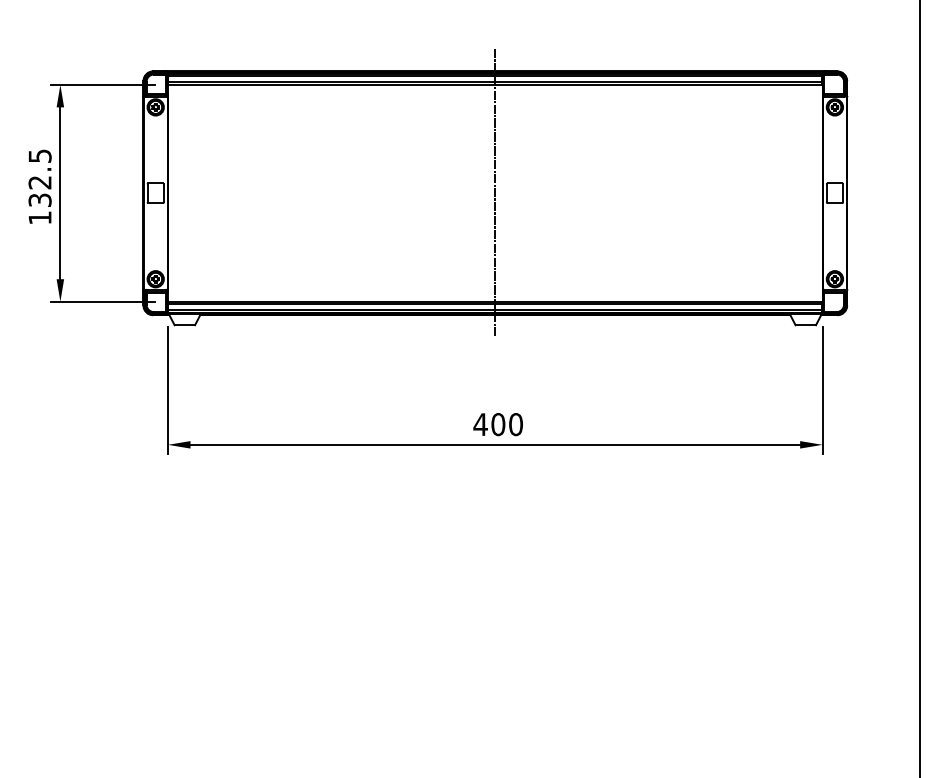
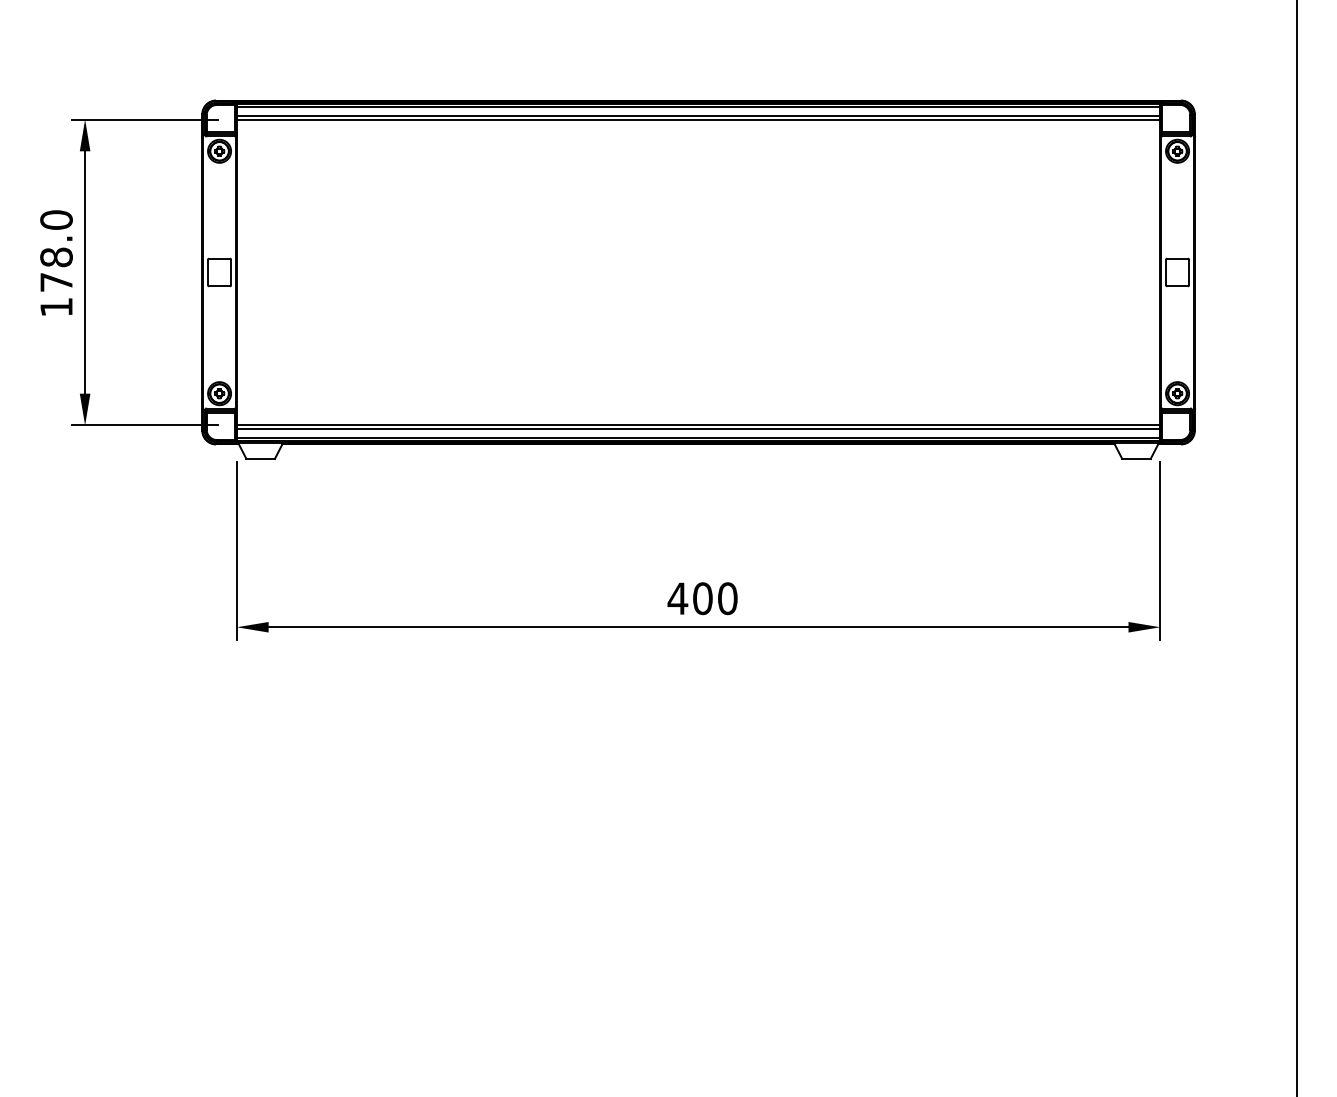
text: (40, 177) -> (56, 250), 132.5 -> 178.0
line: (495, 193) -> (698, 272), removed

